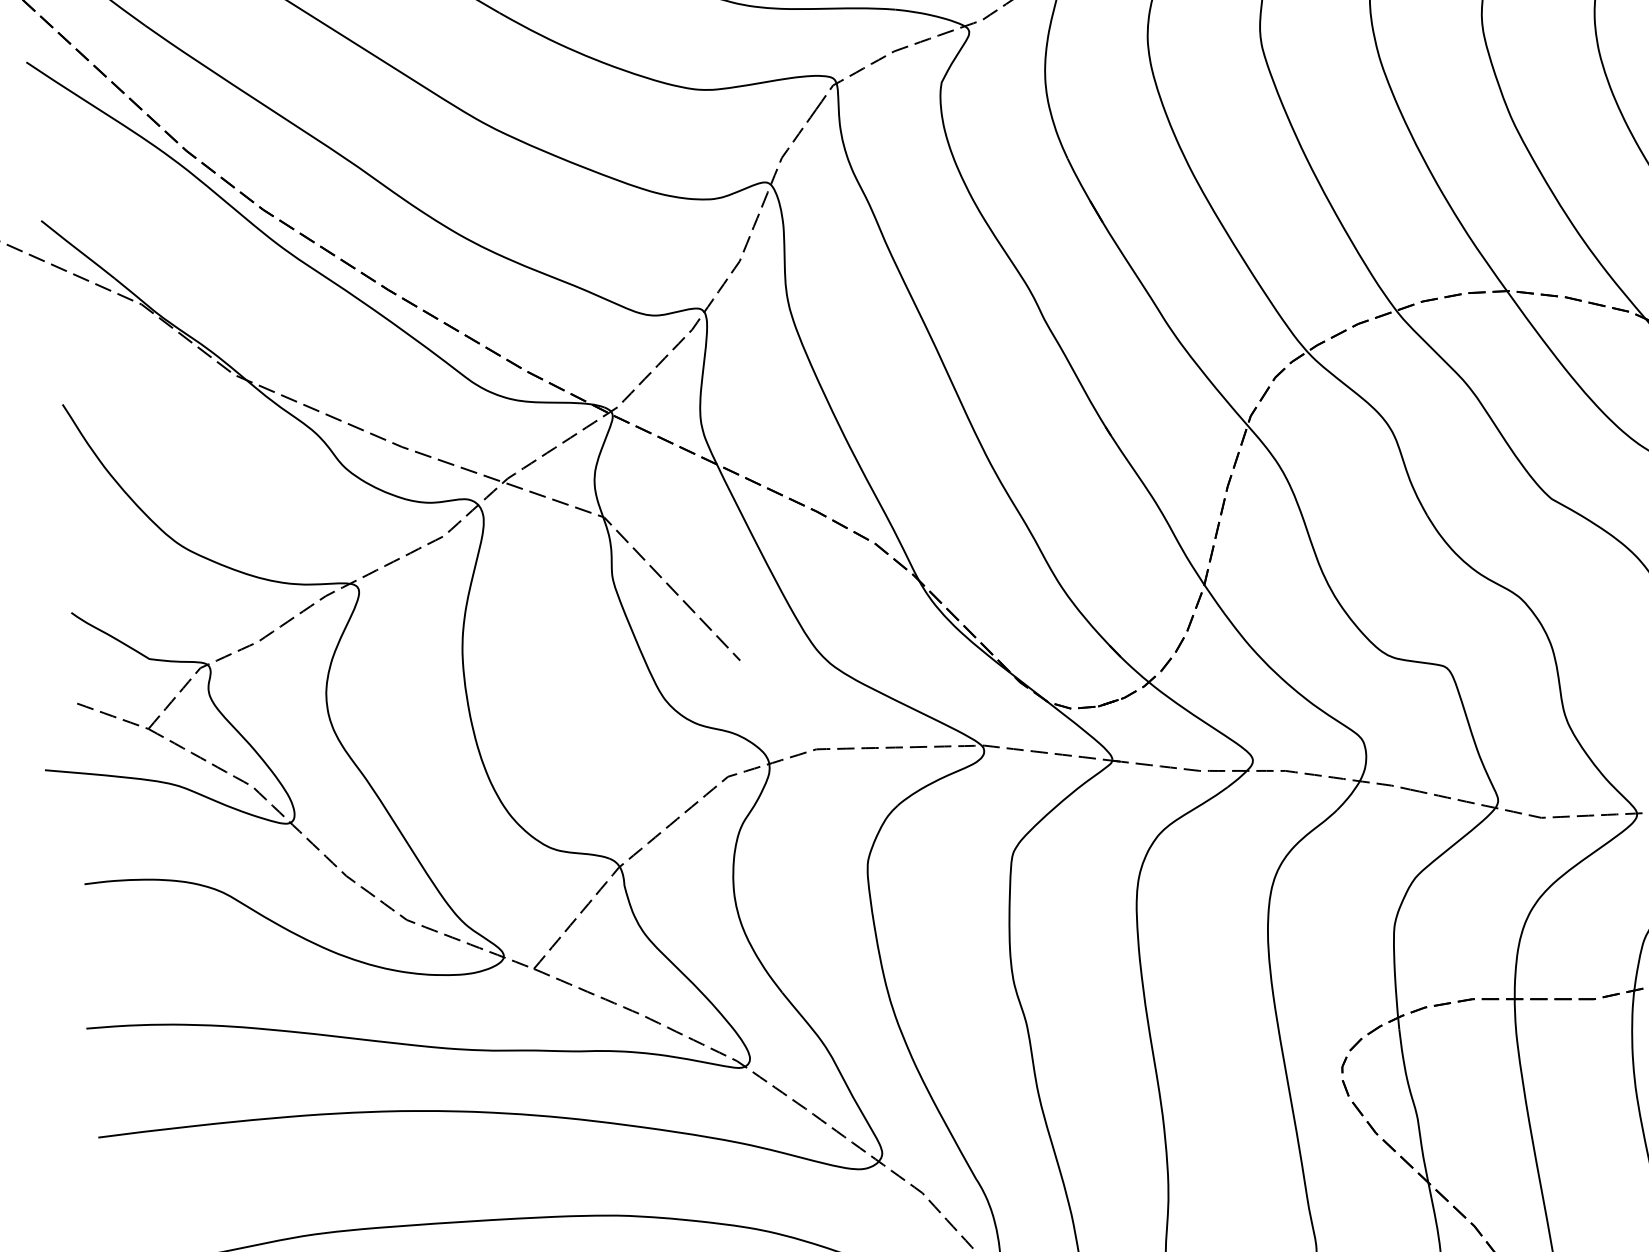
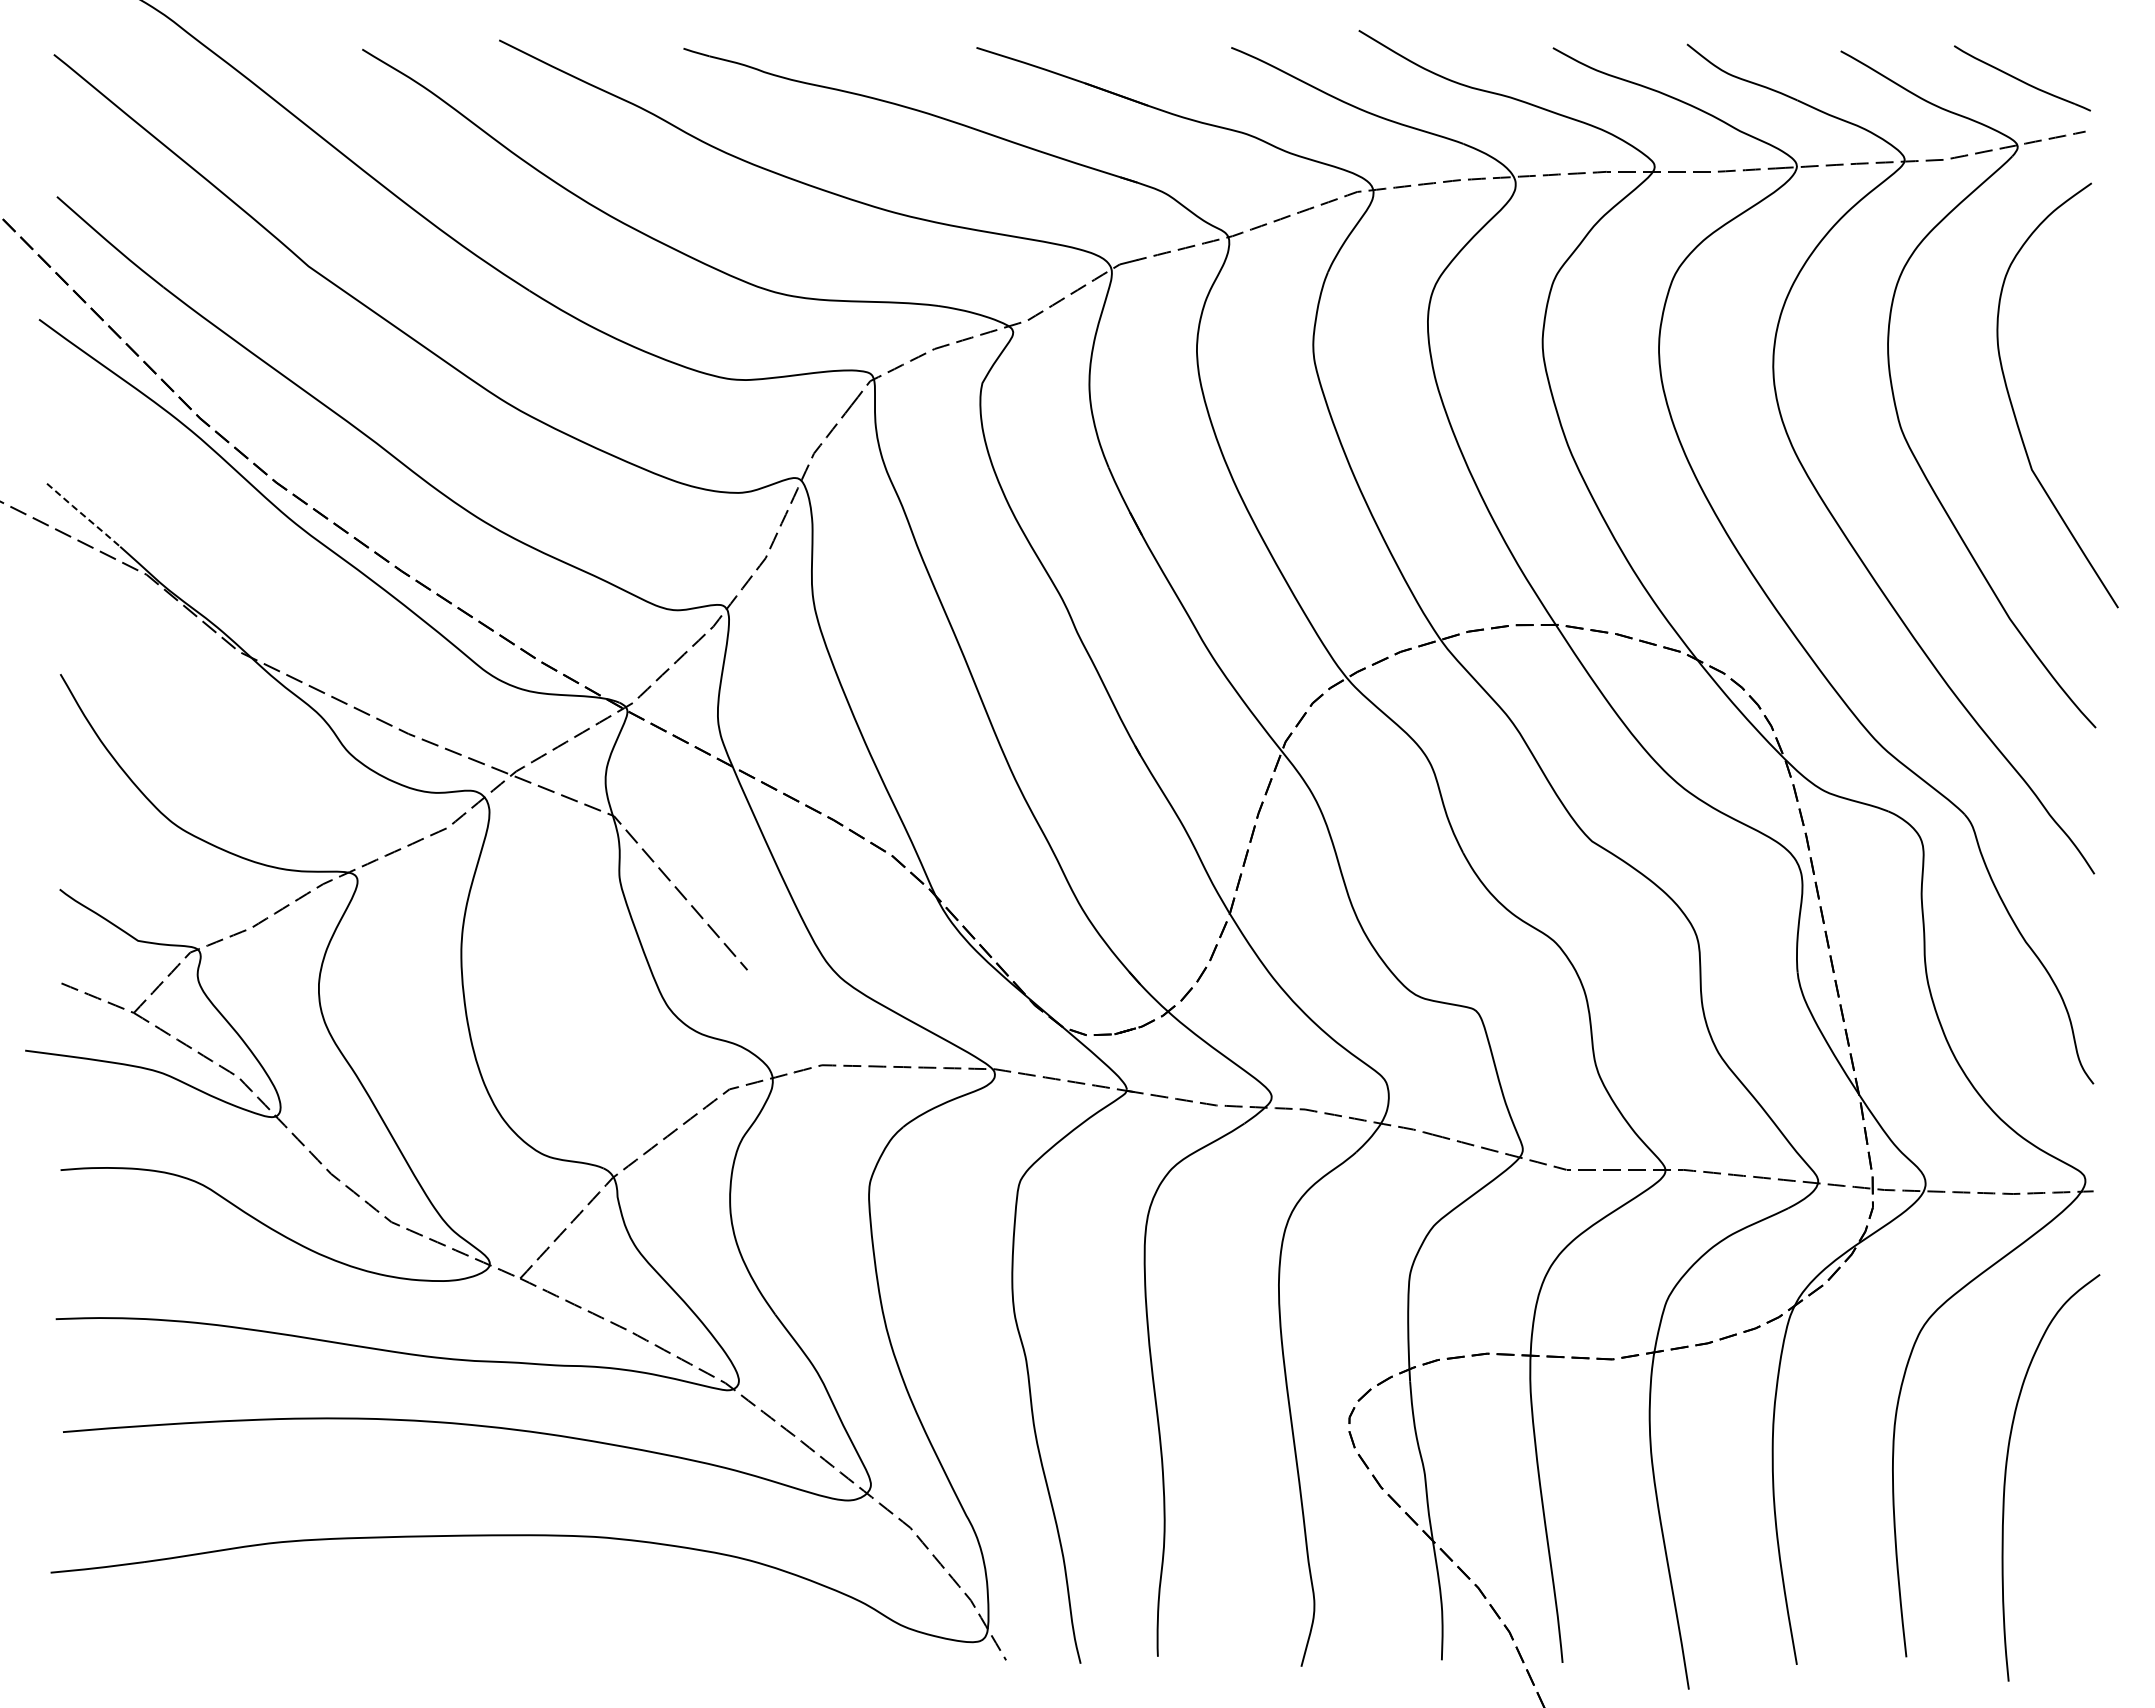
line: (77, 249) -> (83, 515), solid -> dashed

